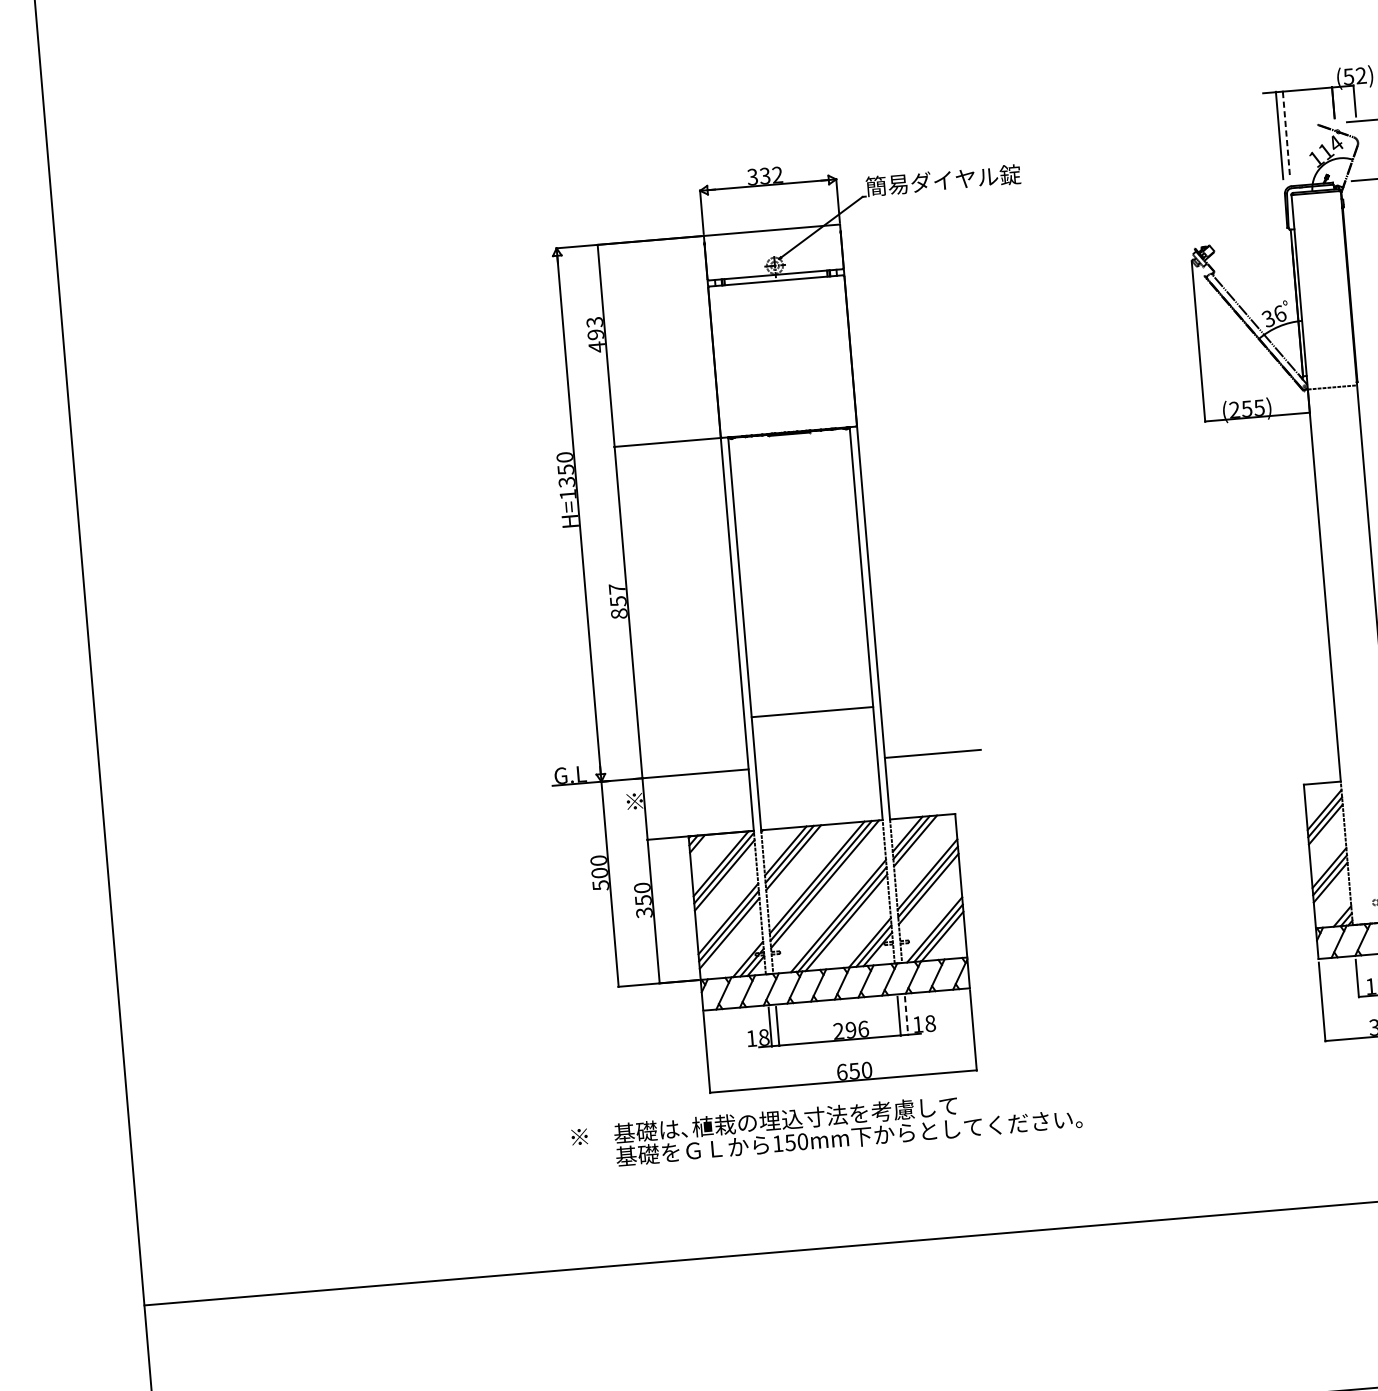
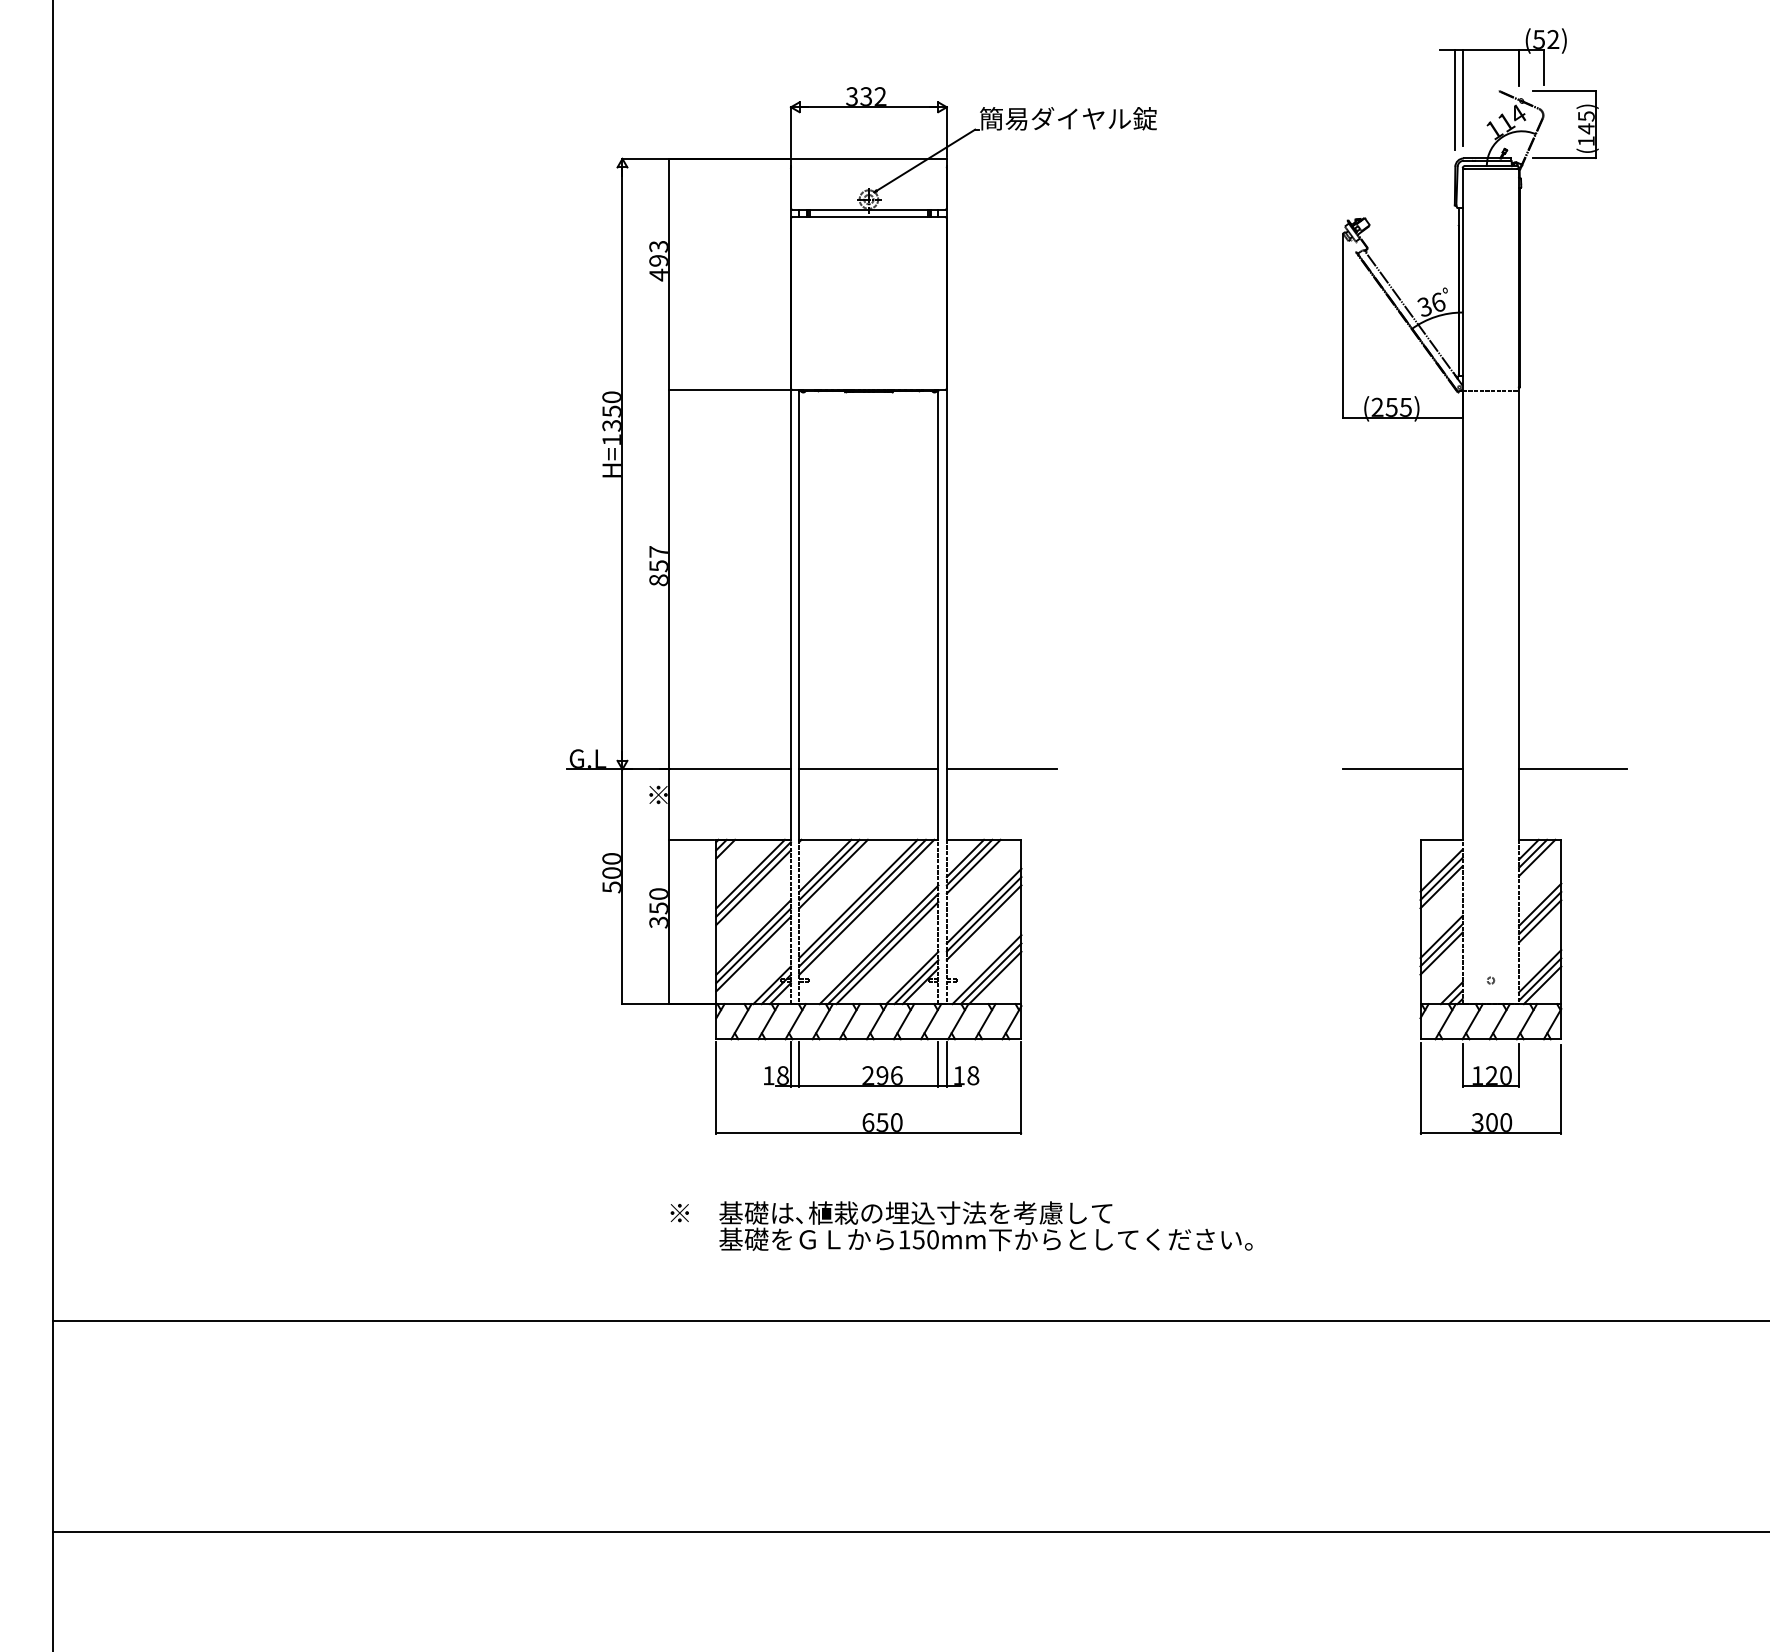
line: (1286, 133) -> (1462, 97), dashed -> solid
line: (812, 712) -> (868, 769), moved
line: (1282, 724) -> (1402, 769), added
line: (906, 1015) -> (946, 1064), dashed -> solid
text: (826, 1128) -> (961, 1226), moved

